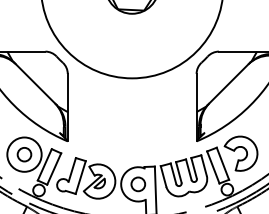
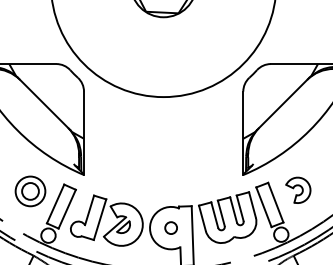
part: (241, 153) -> (298, 190), size x0.6
circle: (24, 154) -> (30, 191), size x0.7
circle: (137, 183) -> (170, 227), size x0.7

